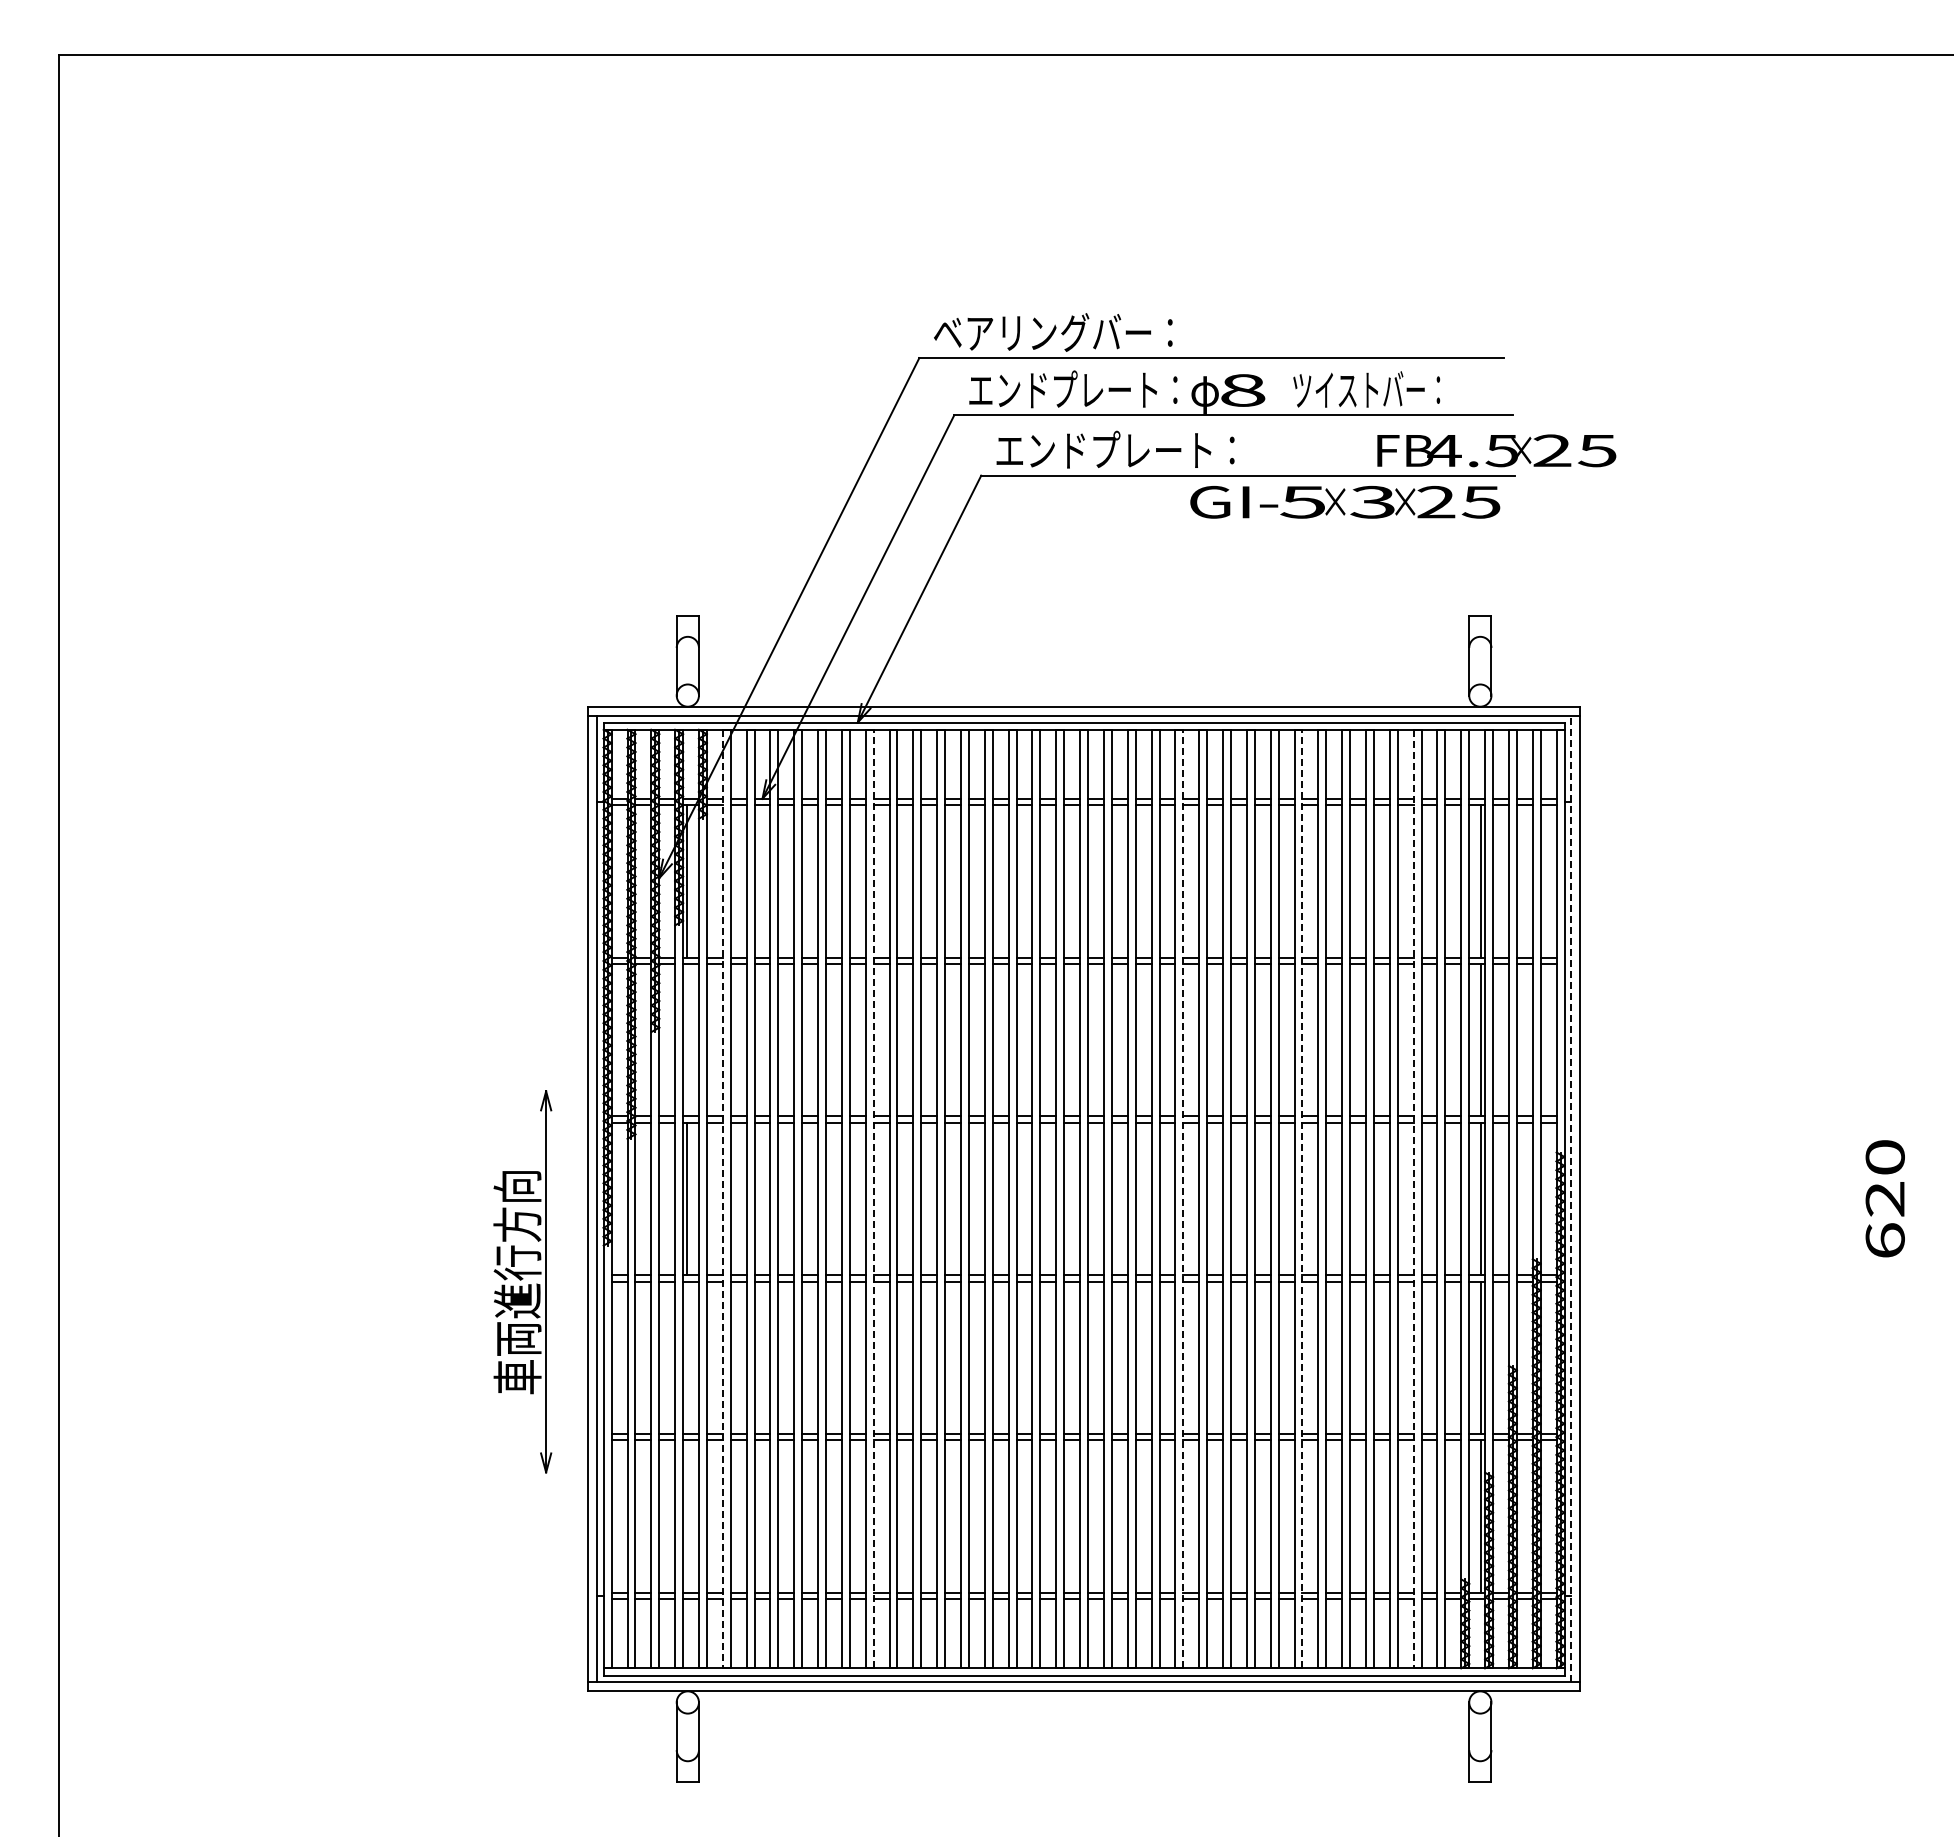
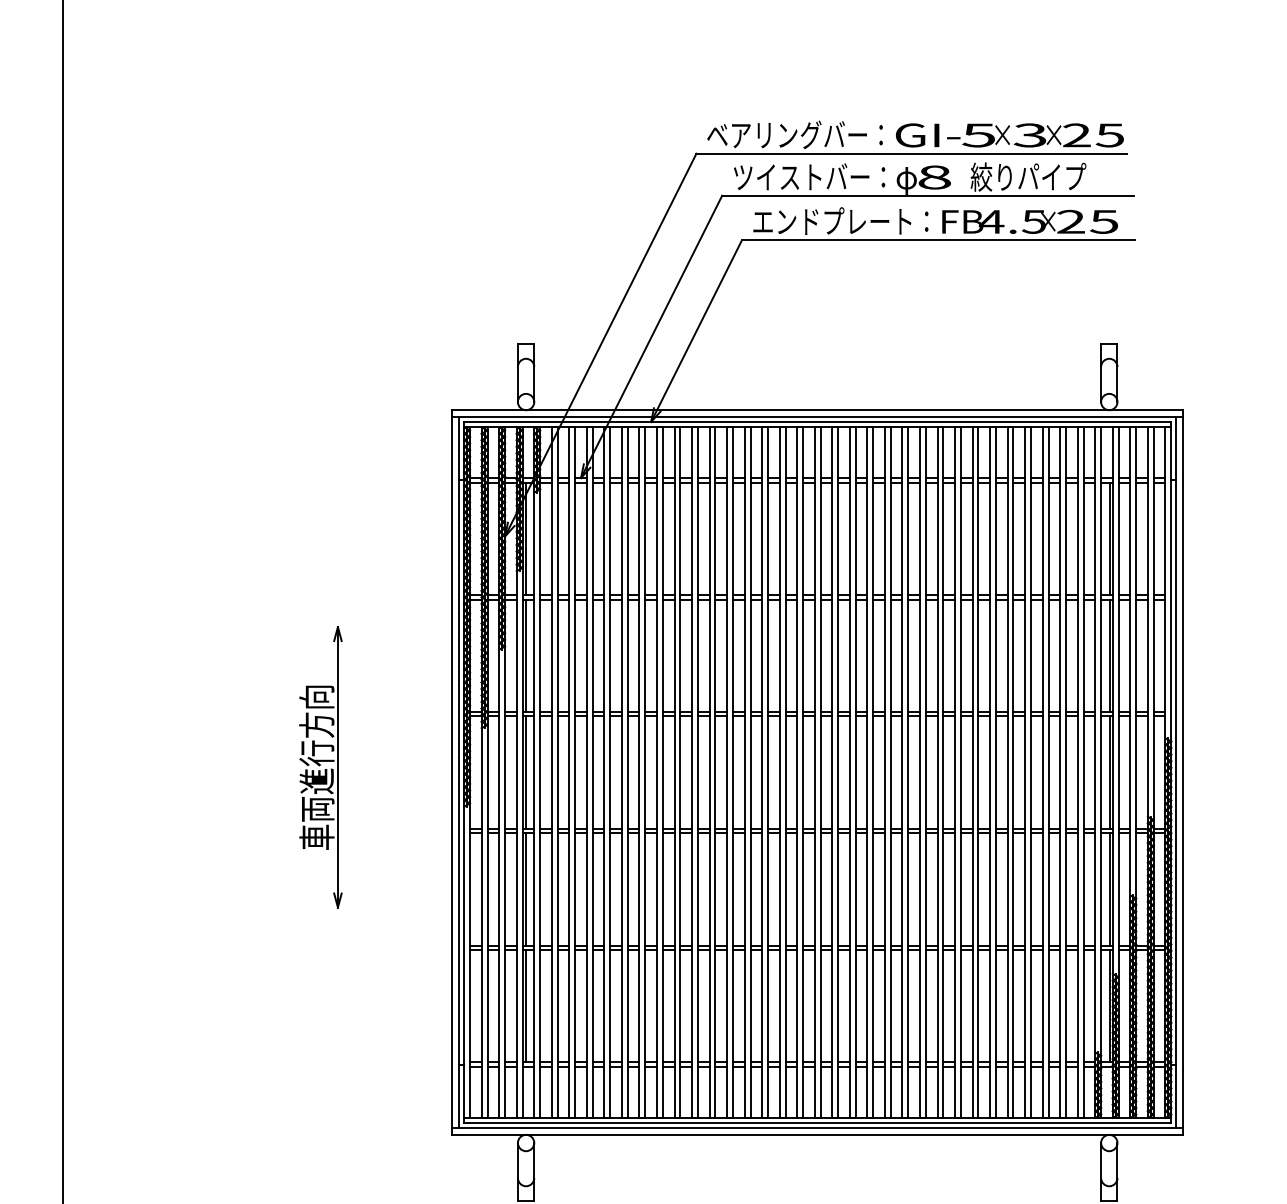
text: (1073, 389) -> (809, 176), エンドプレート： -> ツイストバー：
text: (1370, 389) -> (1028, 176), ツイストバー： -> 絞りパイプ
text: (1496, 450) -> (1029, 221), moved
text: (1345, 502) -> (1010, 135), moved
line: (687, 1040) -> (525, 655), added
line: (873, 1198) -> (662, 772), dashed -> solid
line: (1183, 1198) -> (890, 772), dashed -> solid
line: (1302, 1198) -> (978, 772), dashed -> solid
line: (722, 1199) -> (551, 772), dashed -> solid
line: (1413, 1199) -> (1060, 772), dashed -> solid
line: (1570, 1199) -> (1175, 772), dashed -> solid
part: (522, 1281) -> (320, 766), moved
line: (687, 1357) -> (525, 889), added
line: (687, 1516) -> (525, 1006), added

